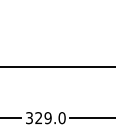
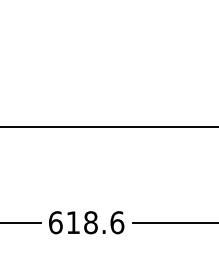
text: (45, 118) -> (85, 223), 329.0 -> 618.6

